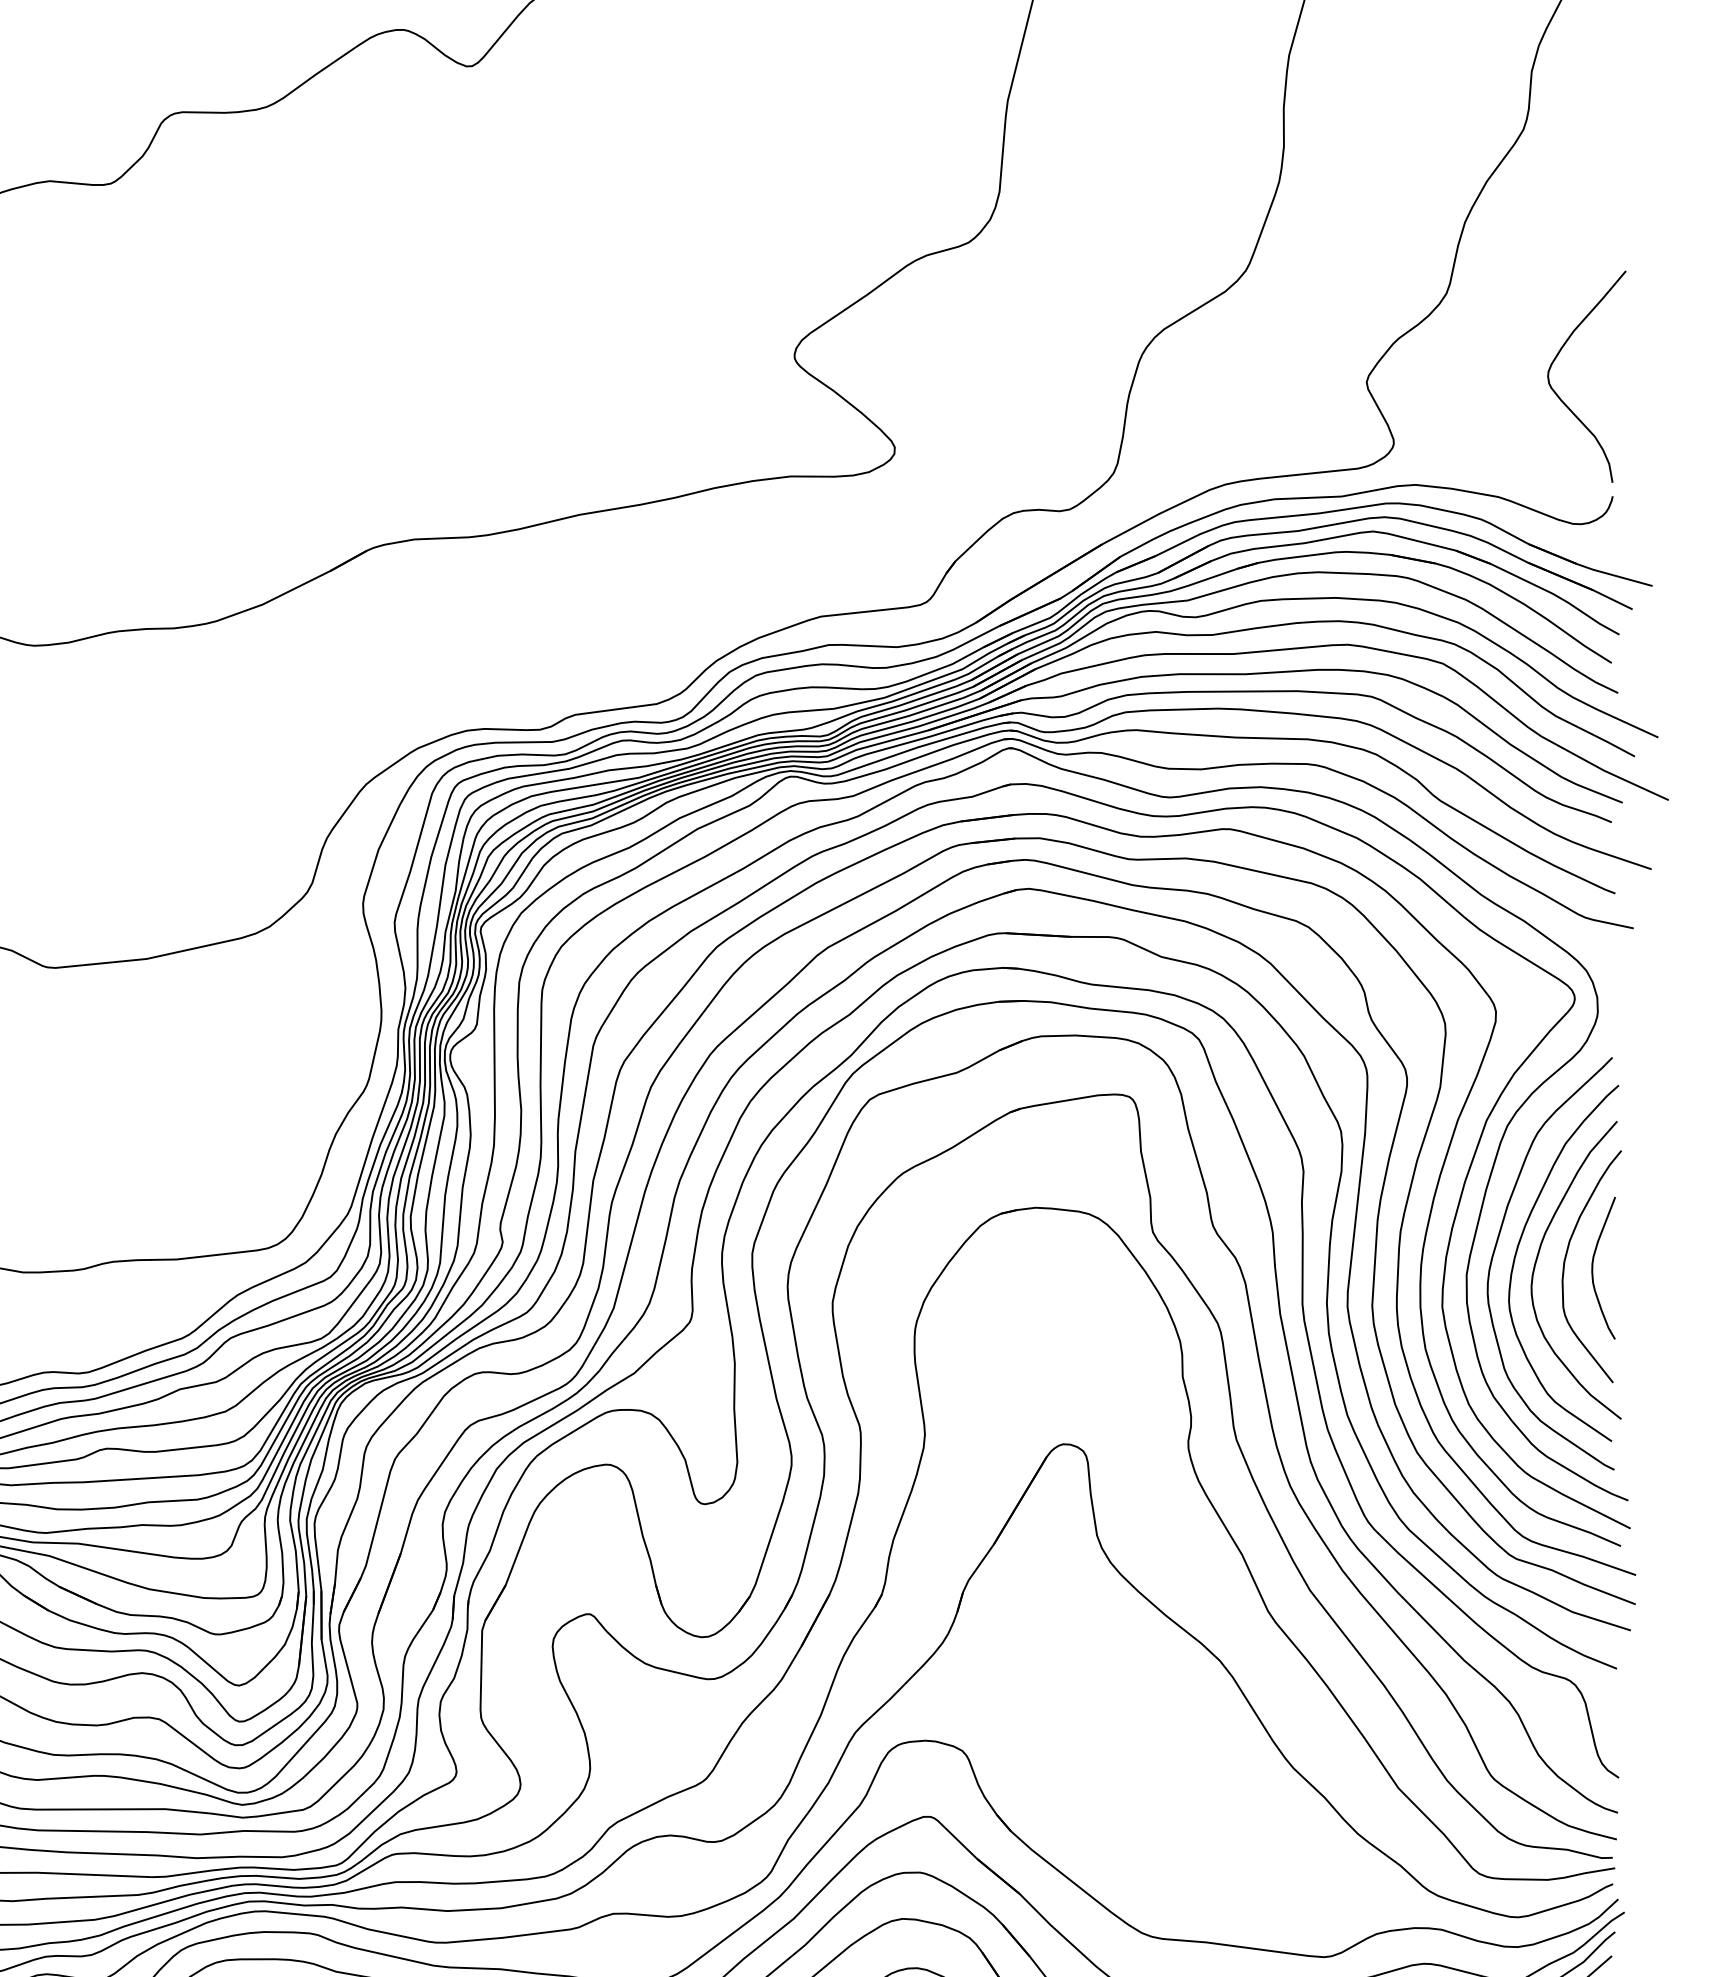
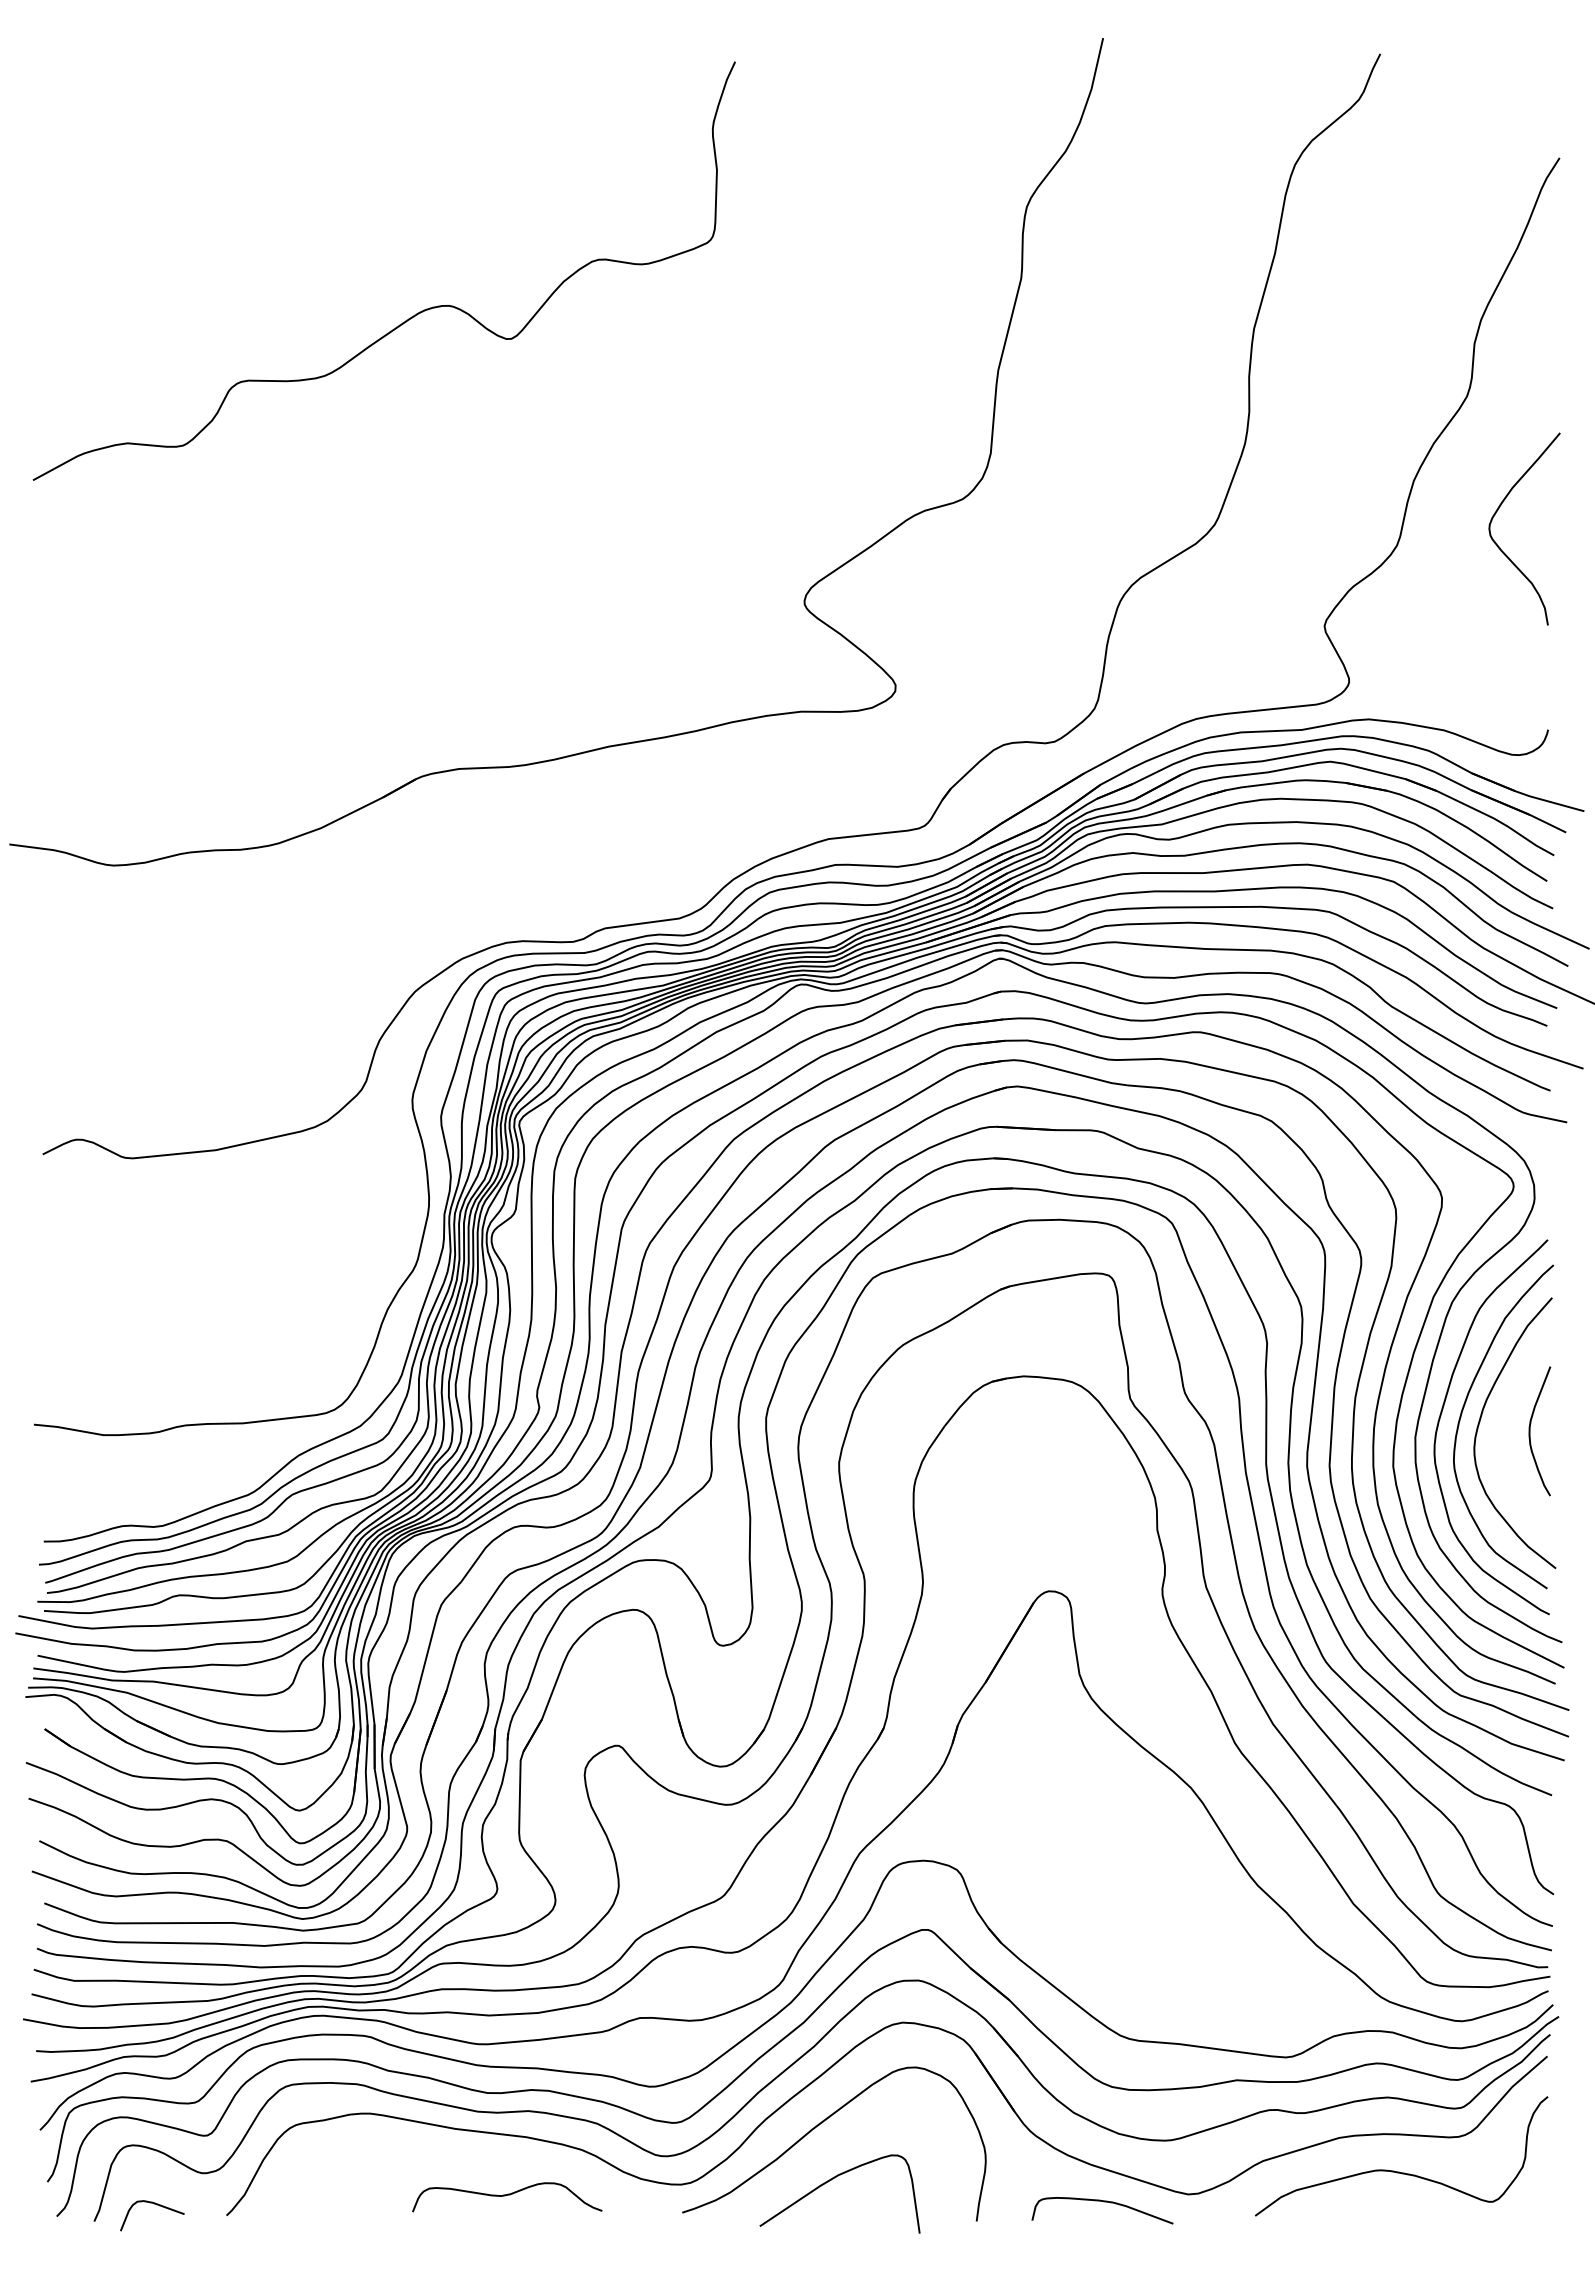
curve: (1560, 397) -> (1500, 547), moved
curve: (1565, 1261) -> (1505, 1425), removed

